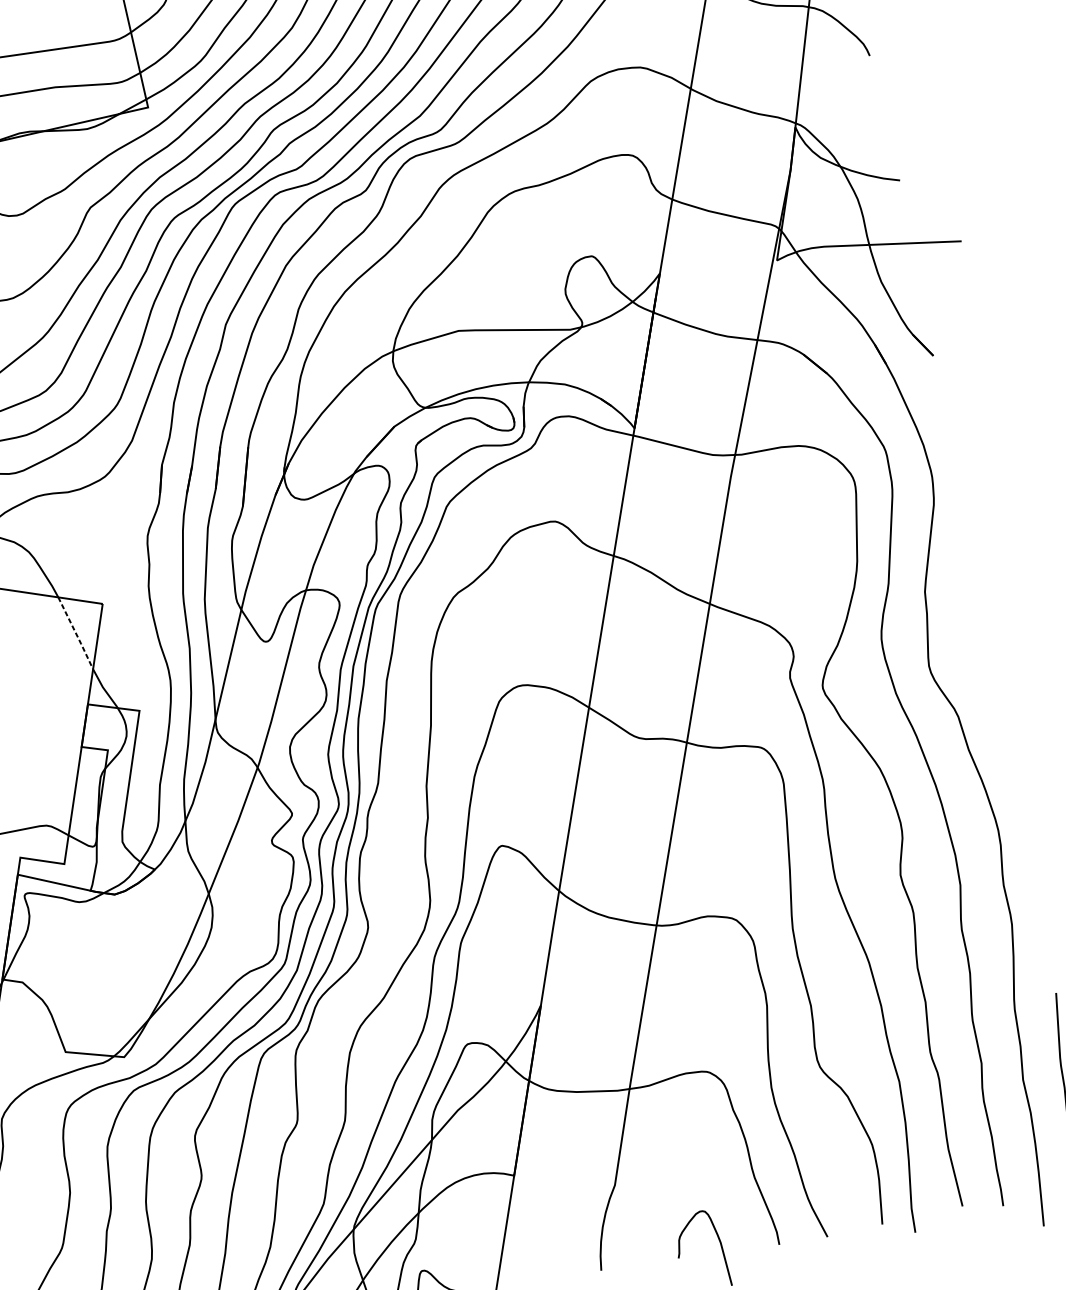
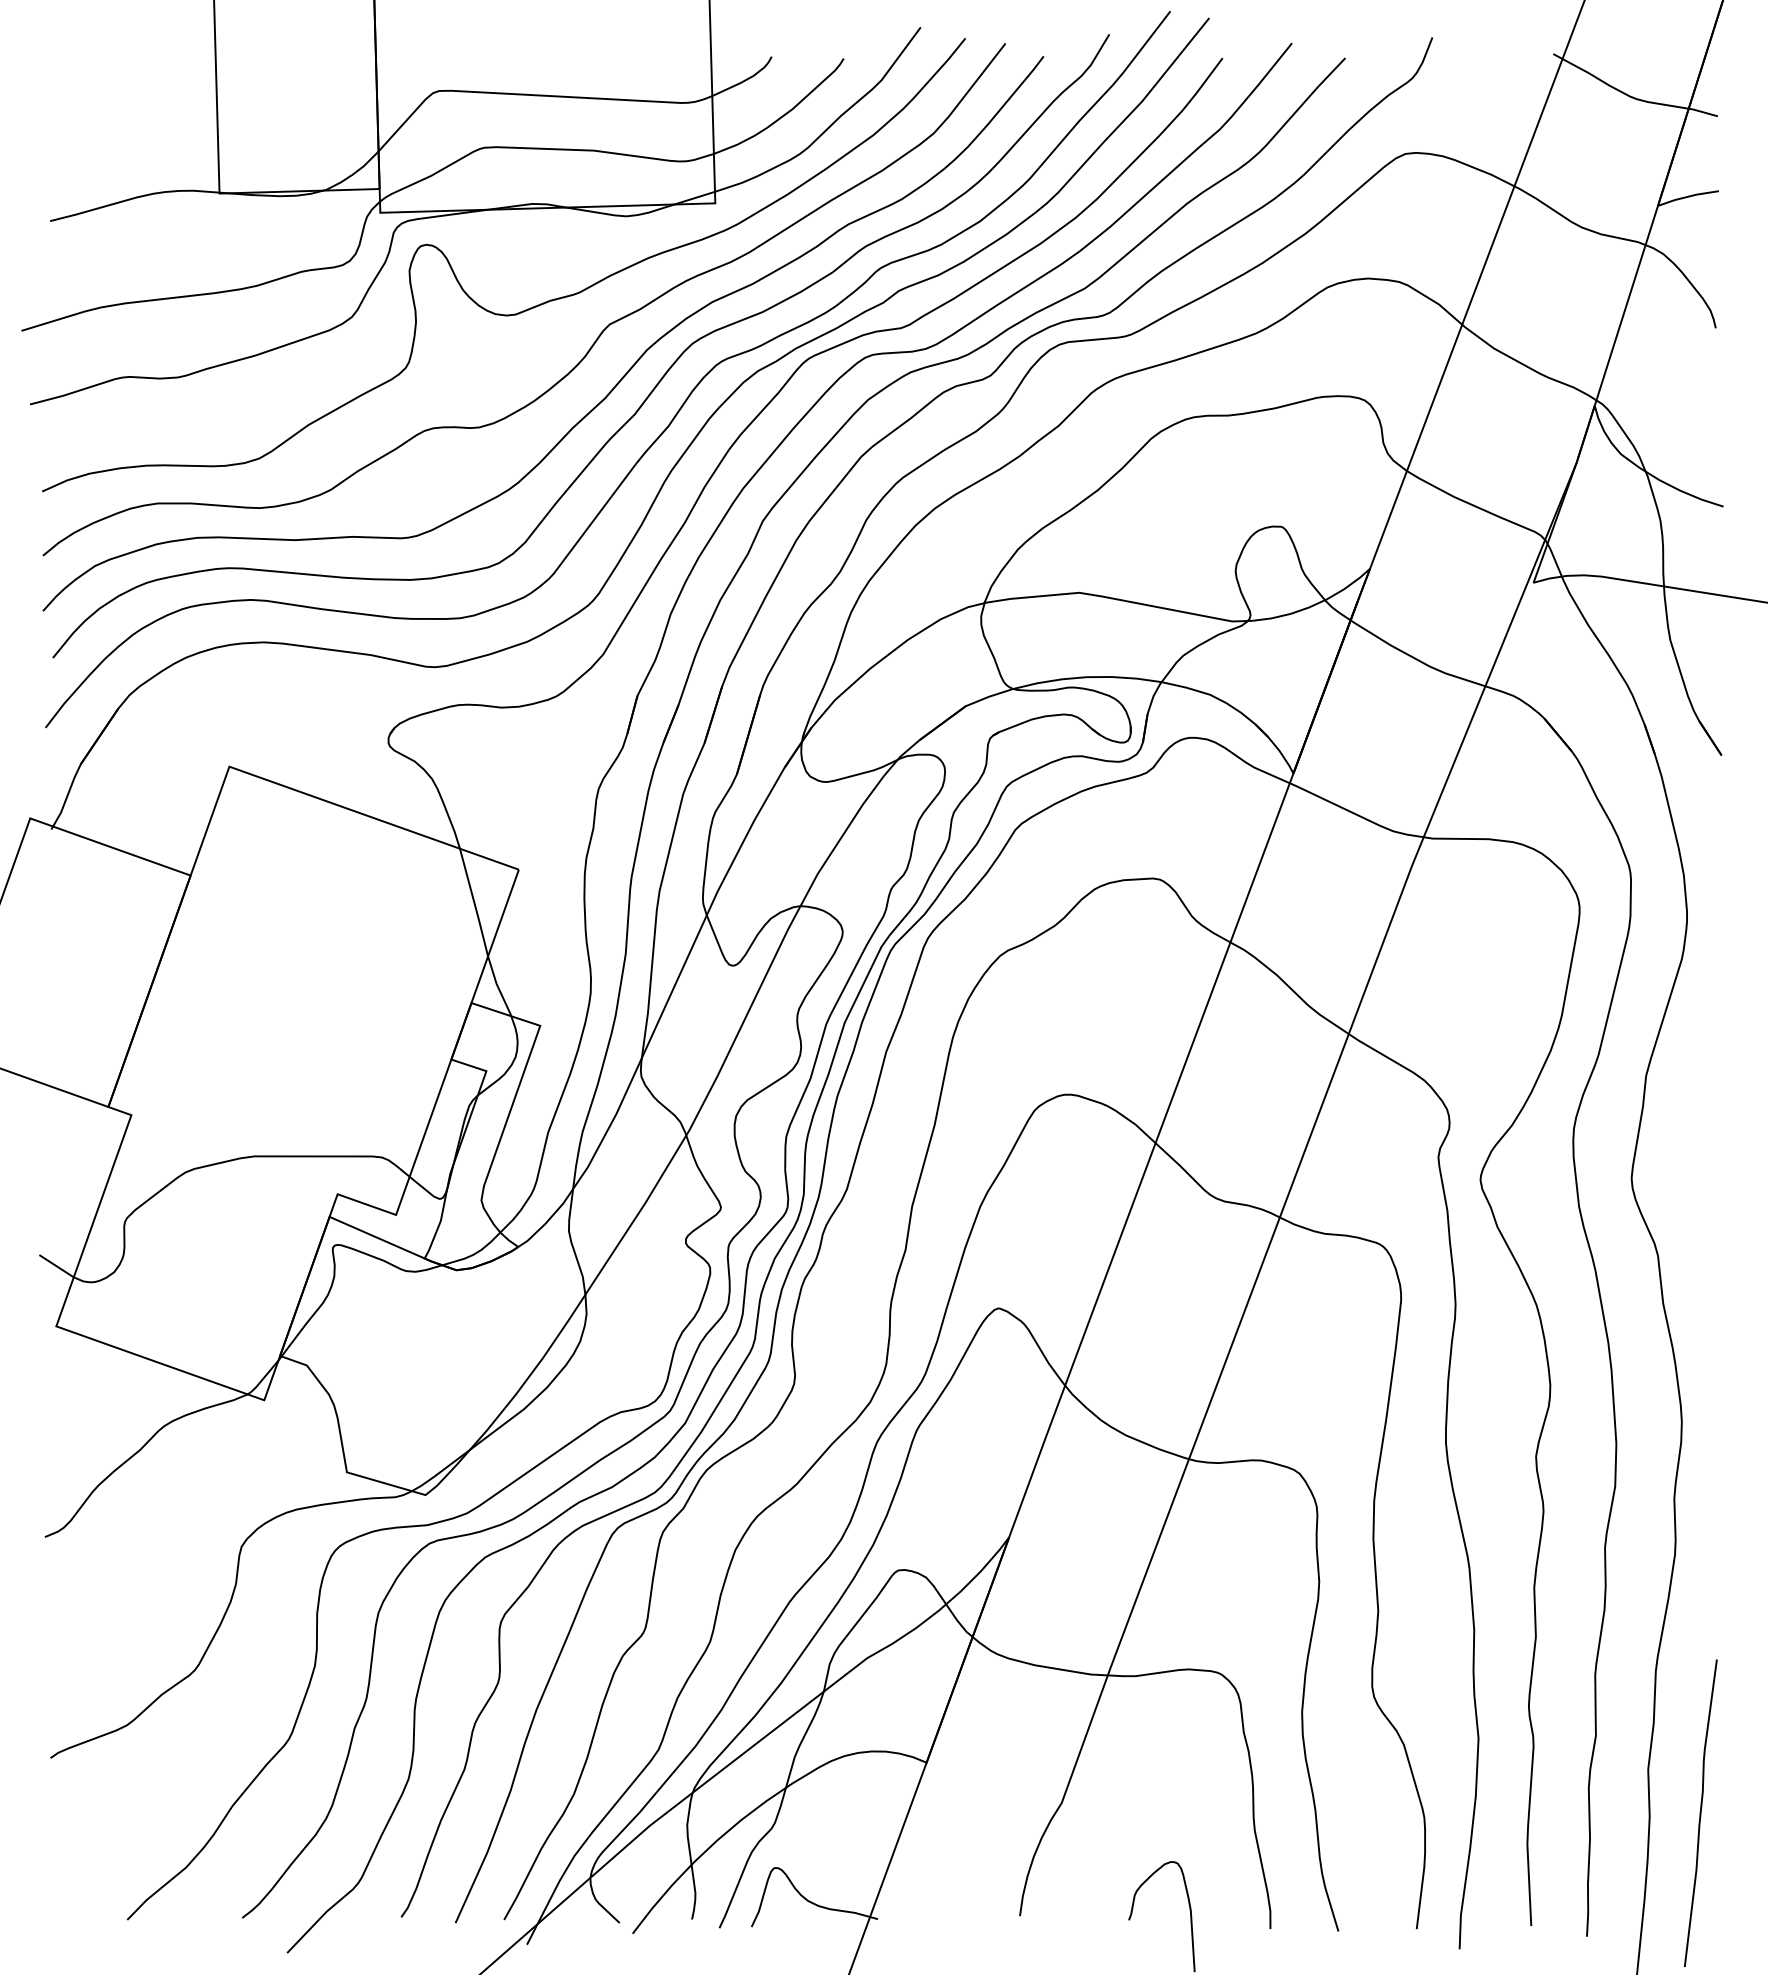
line: (76, 633) -> (474, 903), dashed -> solid

